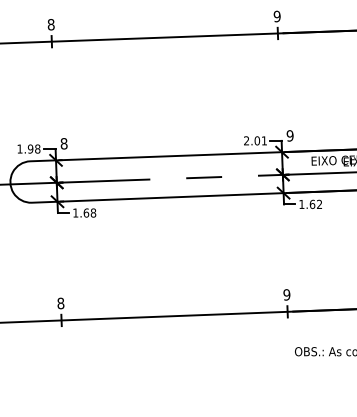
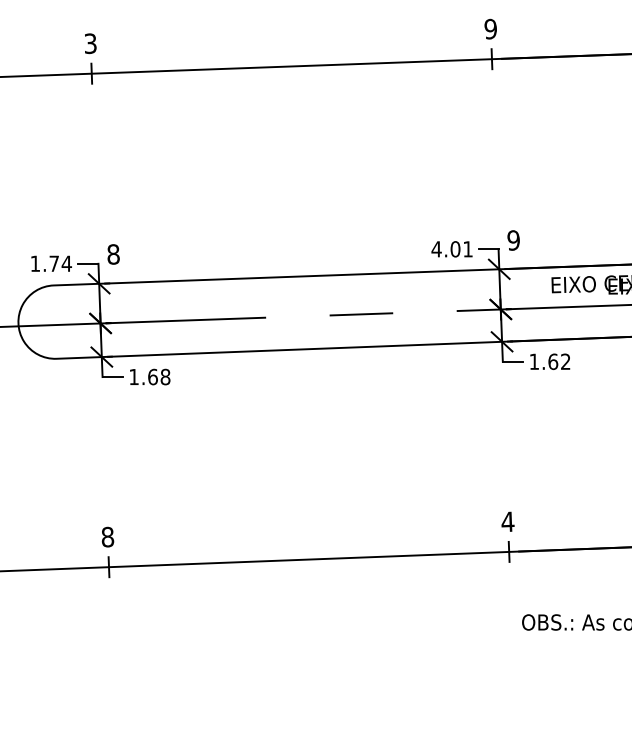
text: (50, 24) -> (89, 43), 8 -> 3
text: (246, 140) -> (436, 248), 2.01 -> 4.01
text: (33, 148) -> (59, 262), 1.98 -> 1.74
text: (286, 294) -> (507, 521), 9 -> 4

